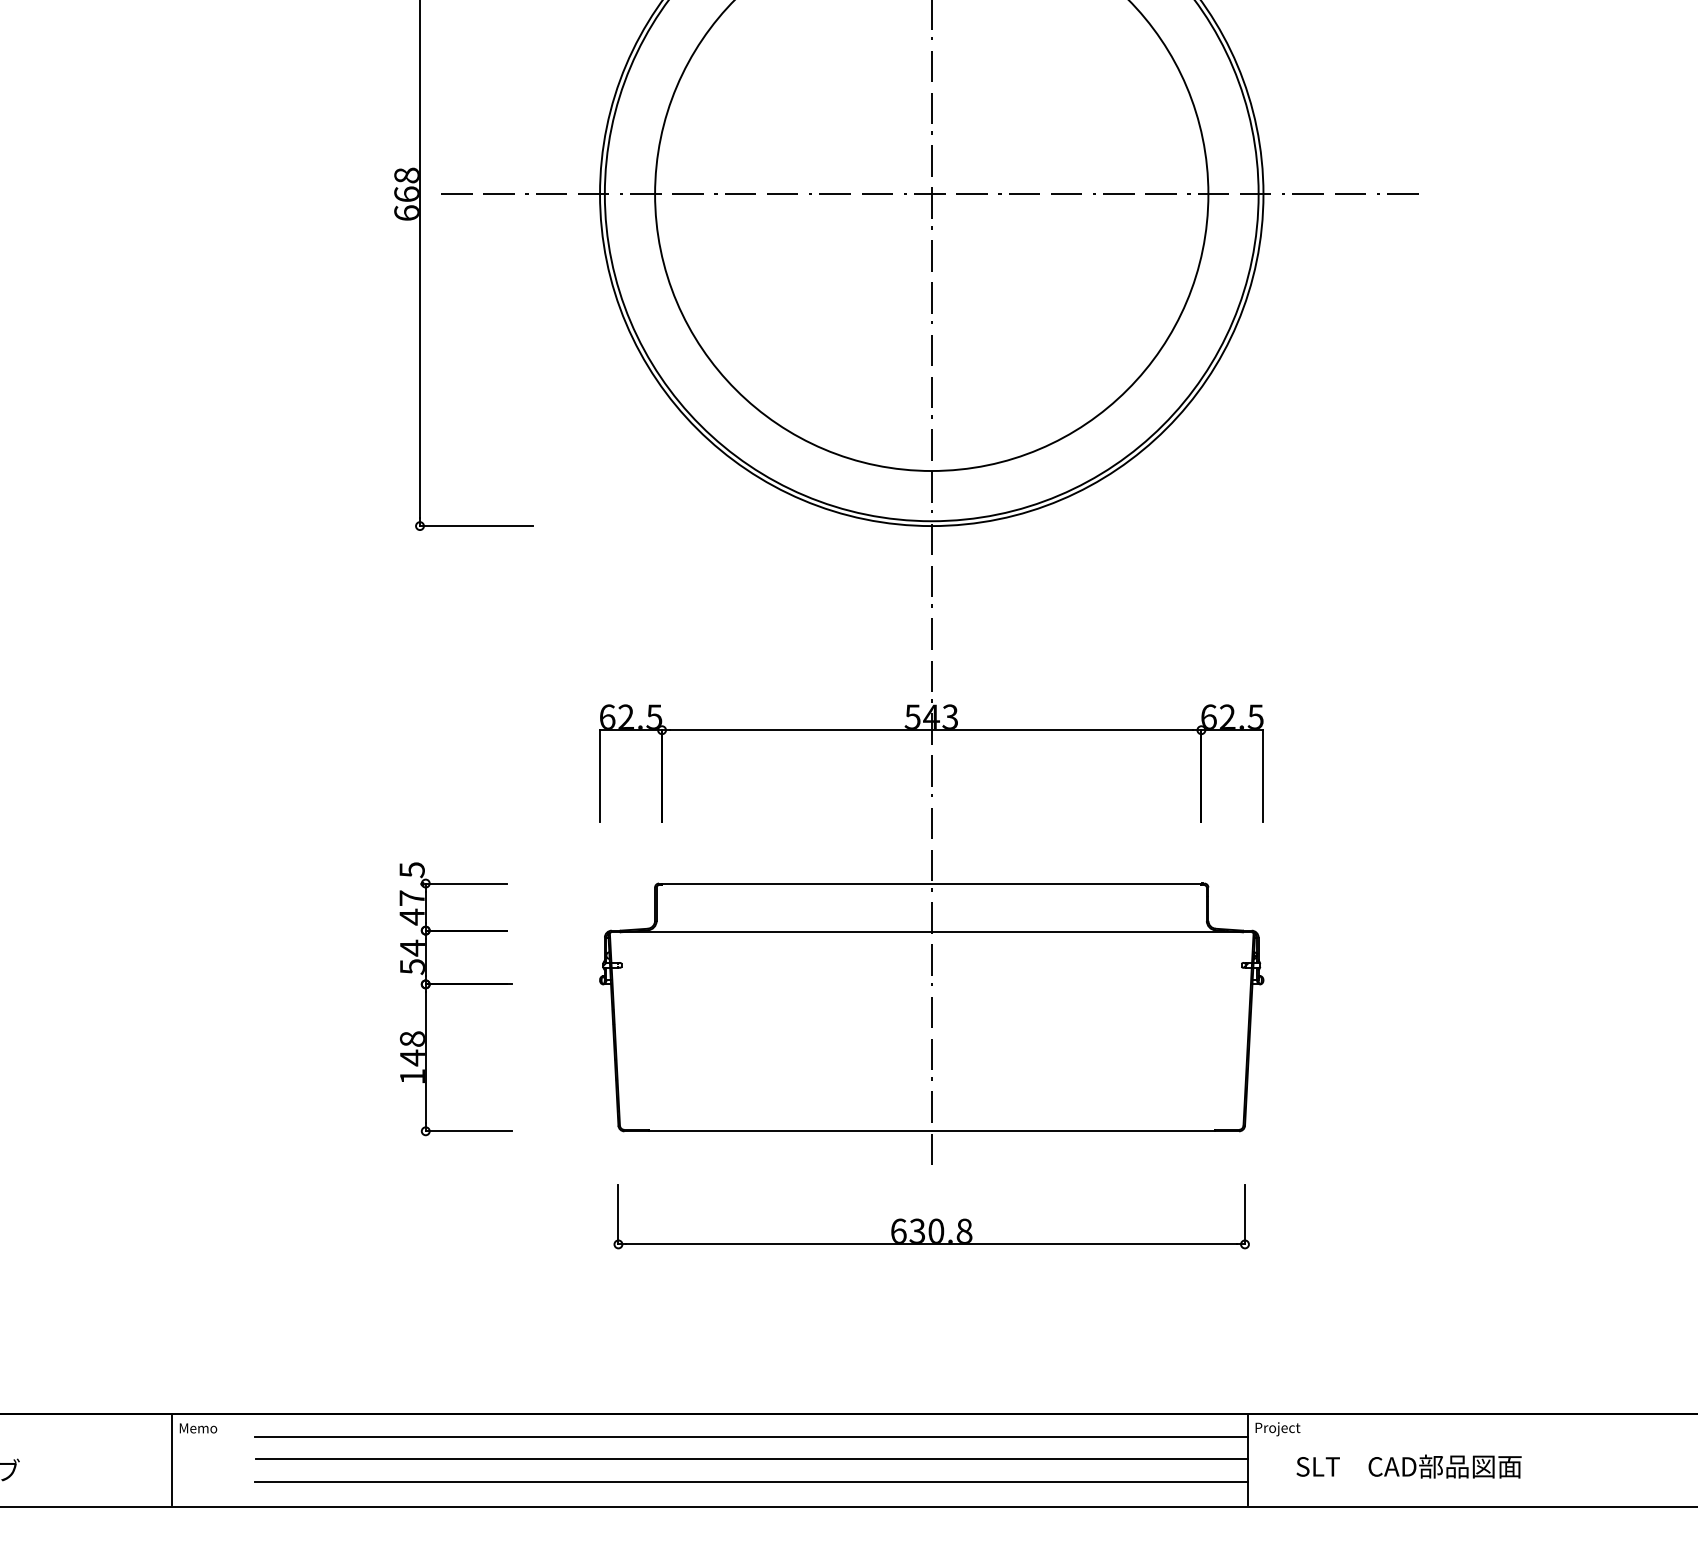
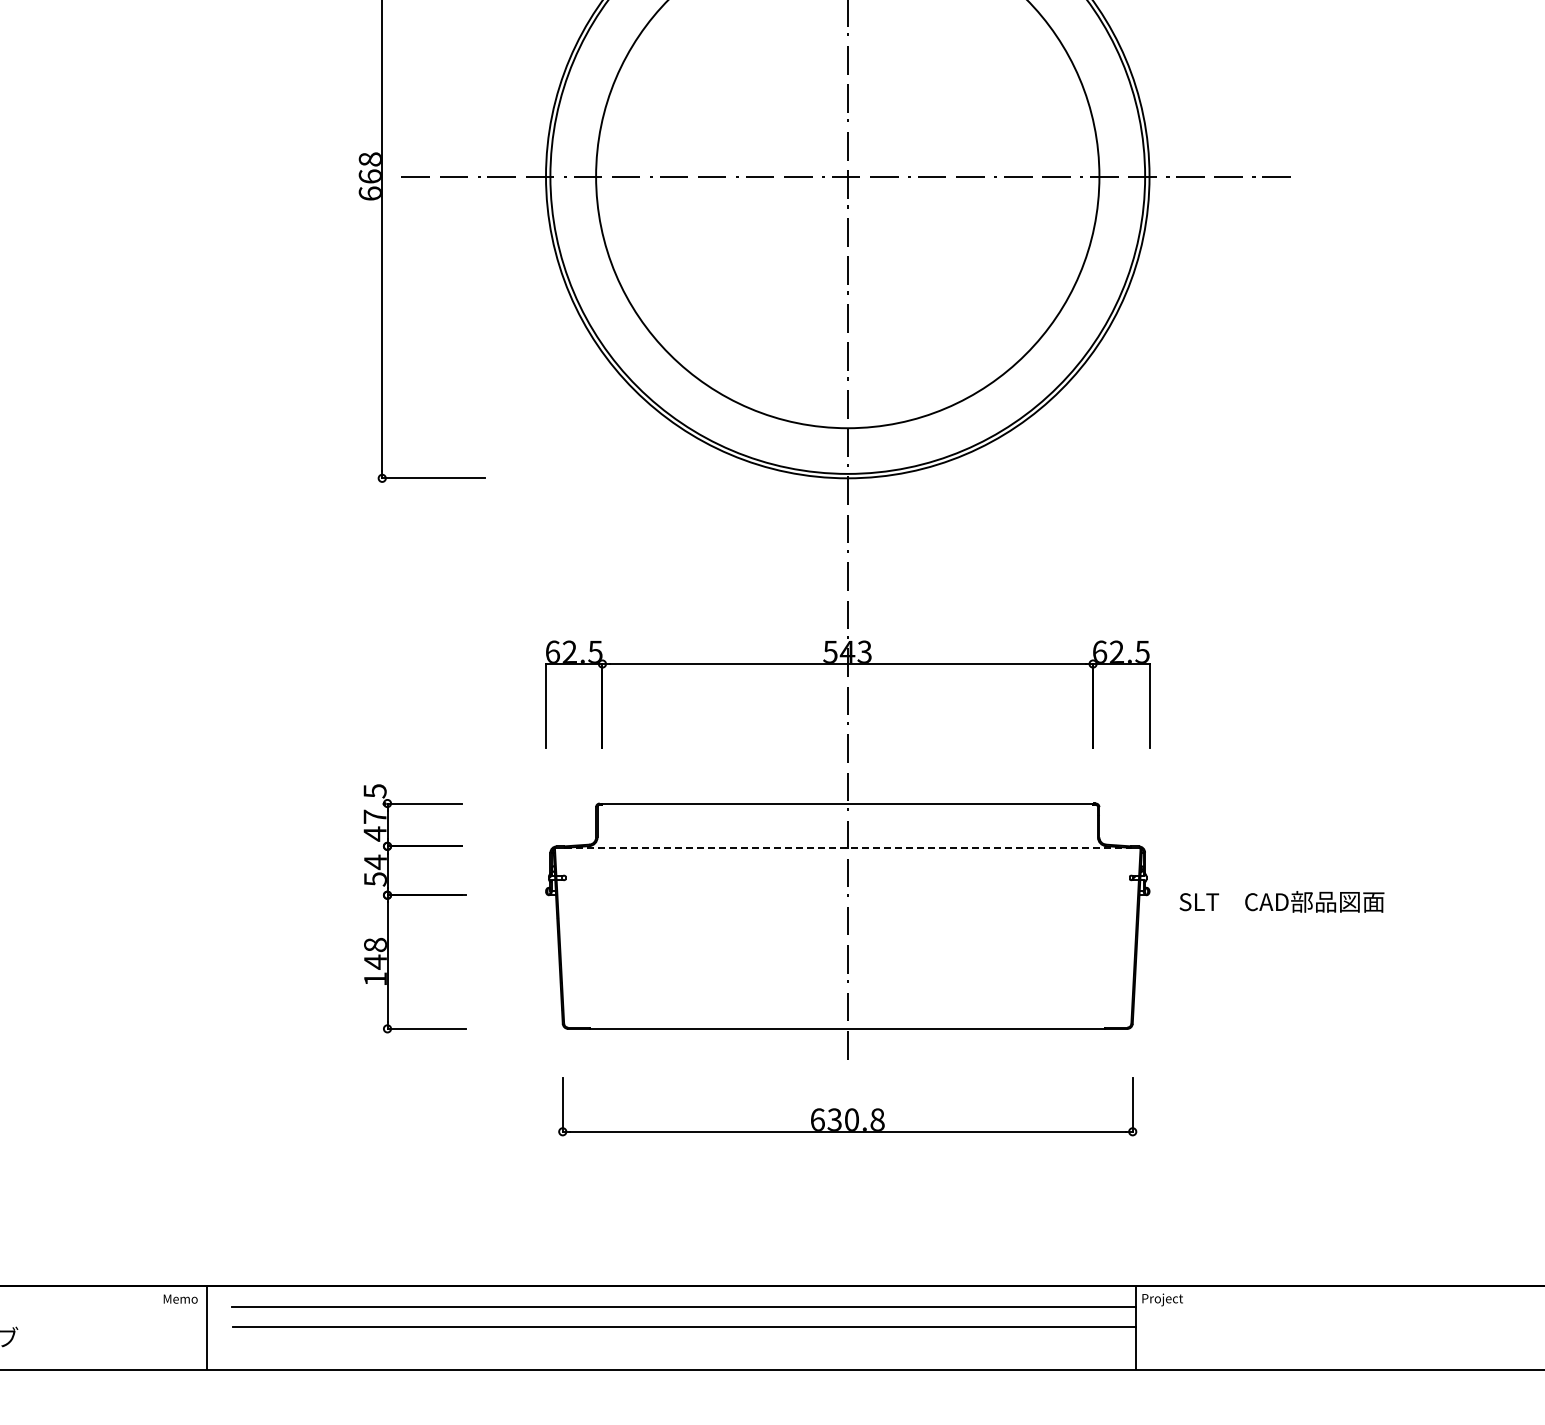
line: (932, 931) -> (848, 847), solid -> dashed
line: (172, 1458) -> (207, 1326), moved
text: (1408, 1466) -> (1281, 901), moved
line: (751, 1482) -> (683, 1348), removed

